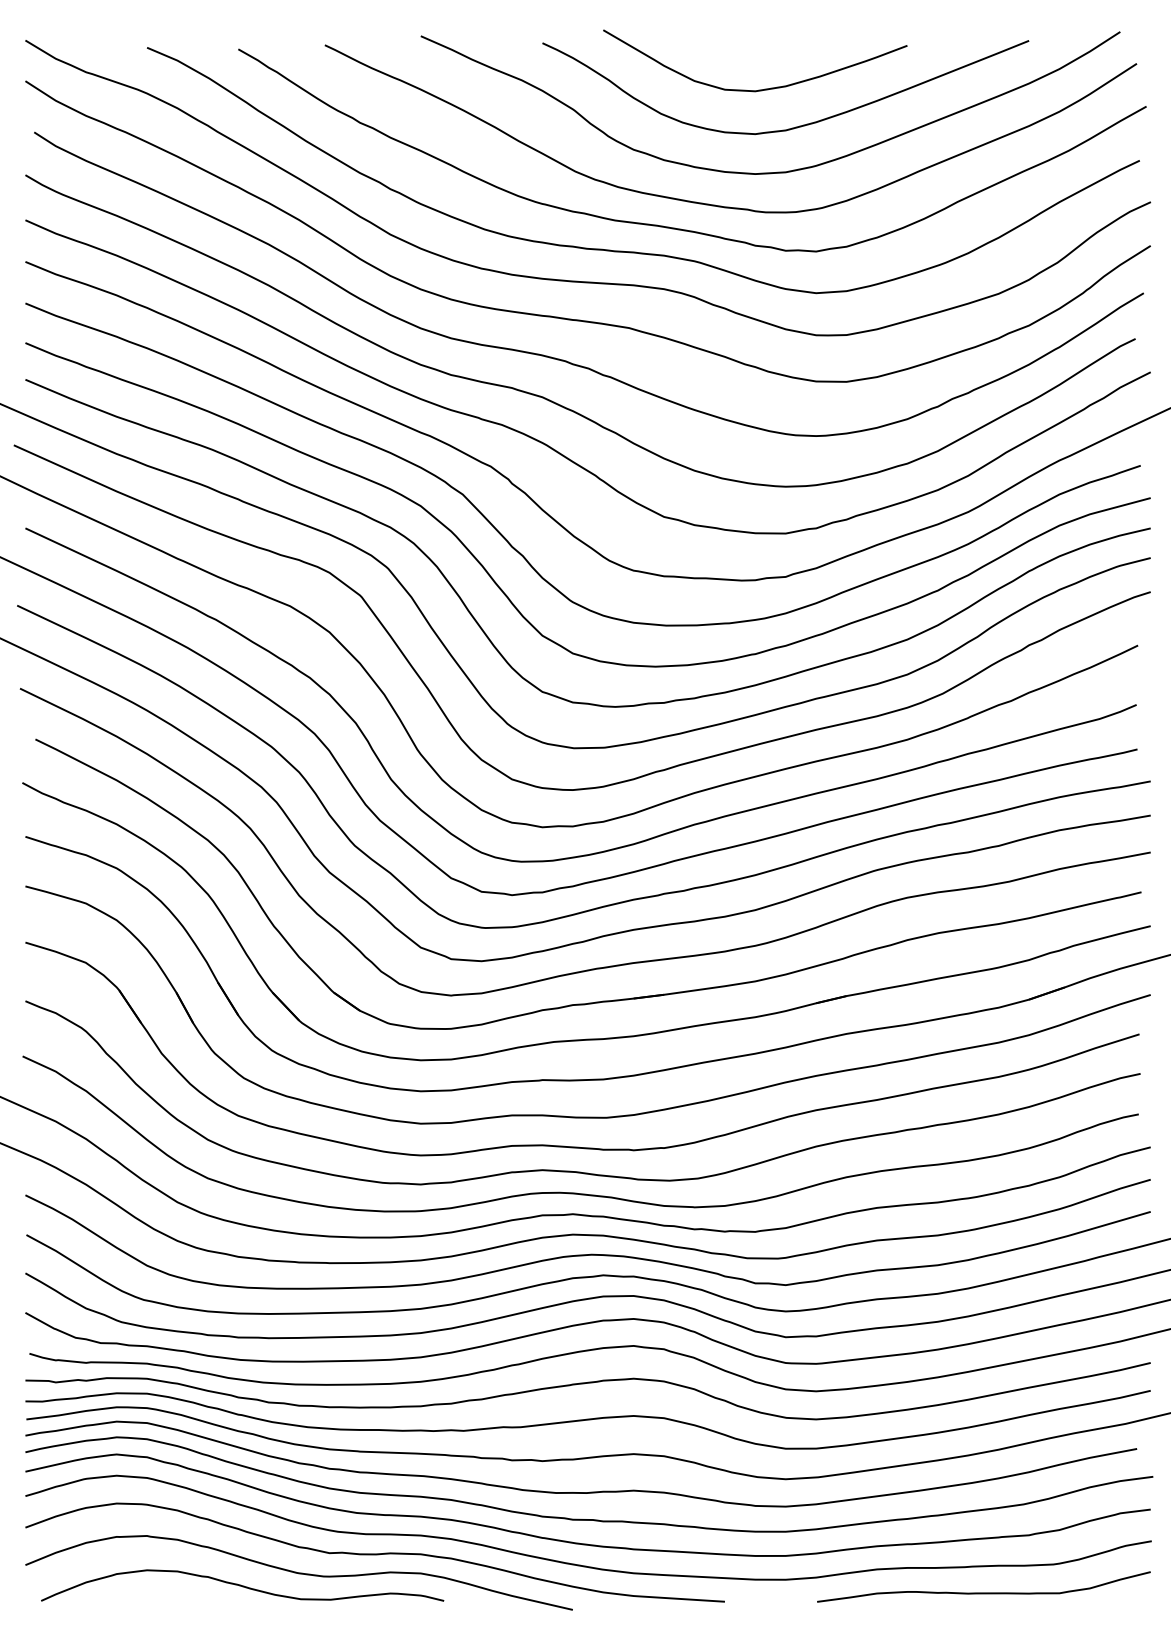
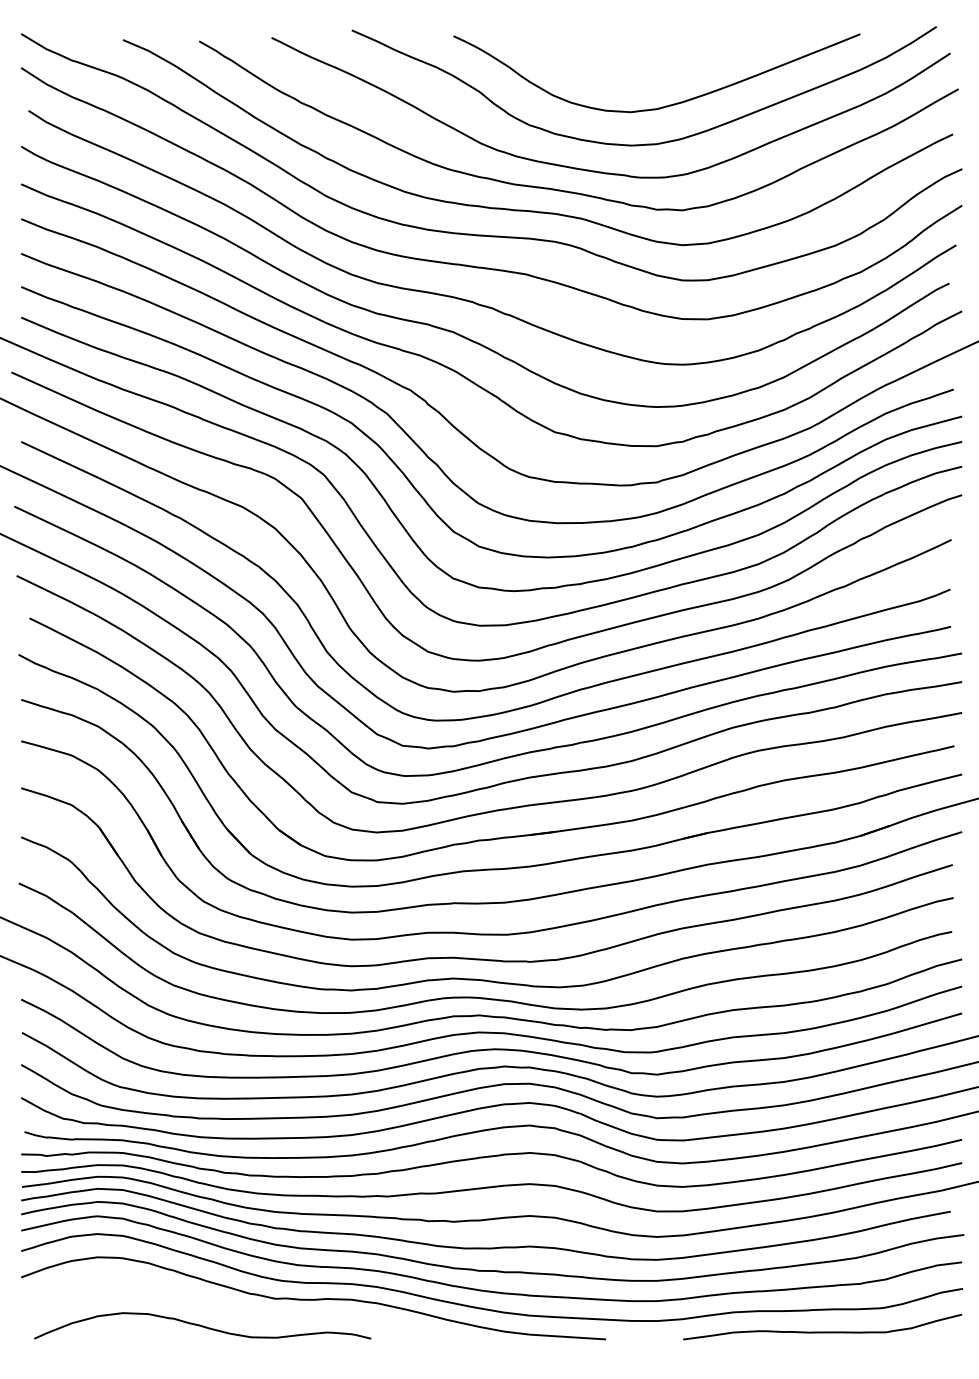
curve: (760, 89) -> (635, 74), removed
curve: (298, 1571) -> (249, 1314), removed

